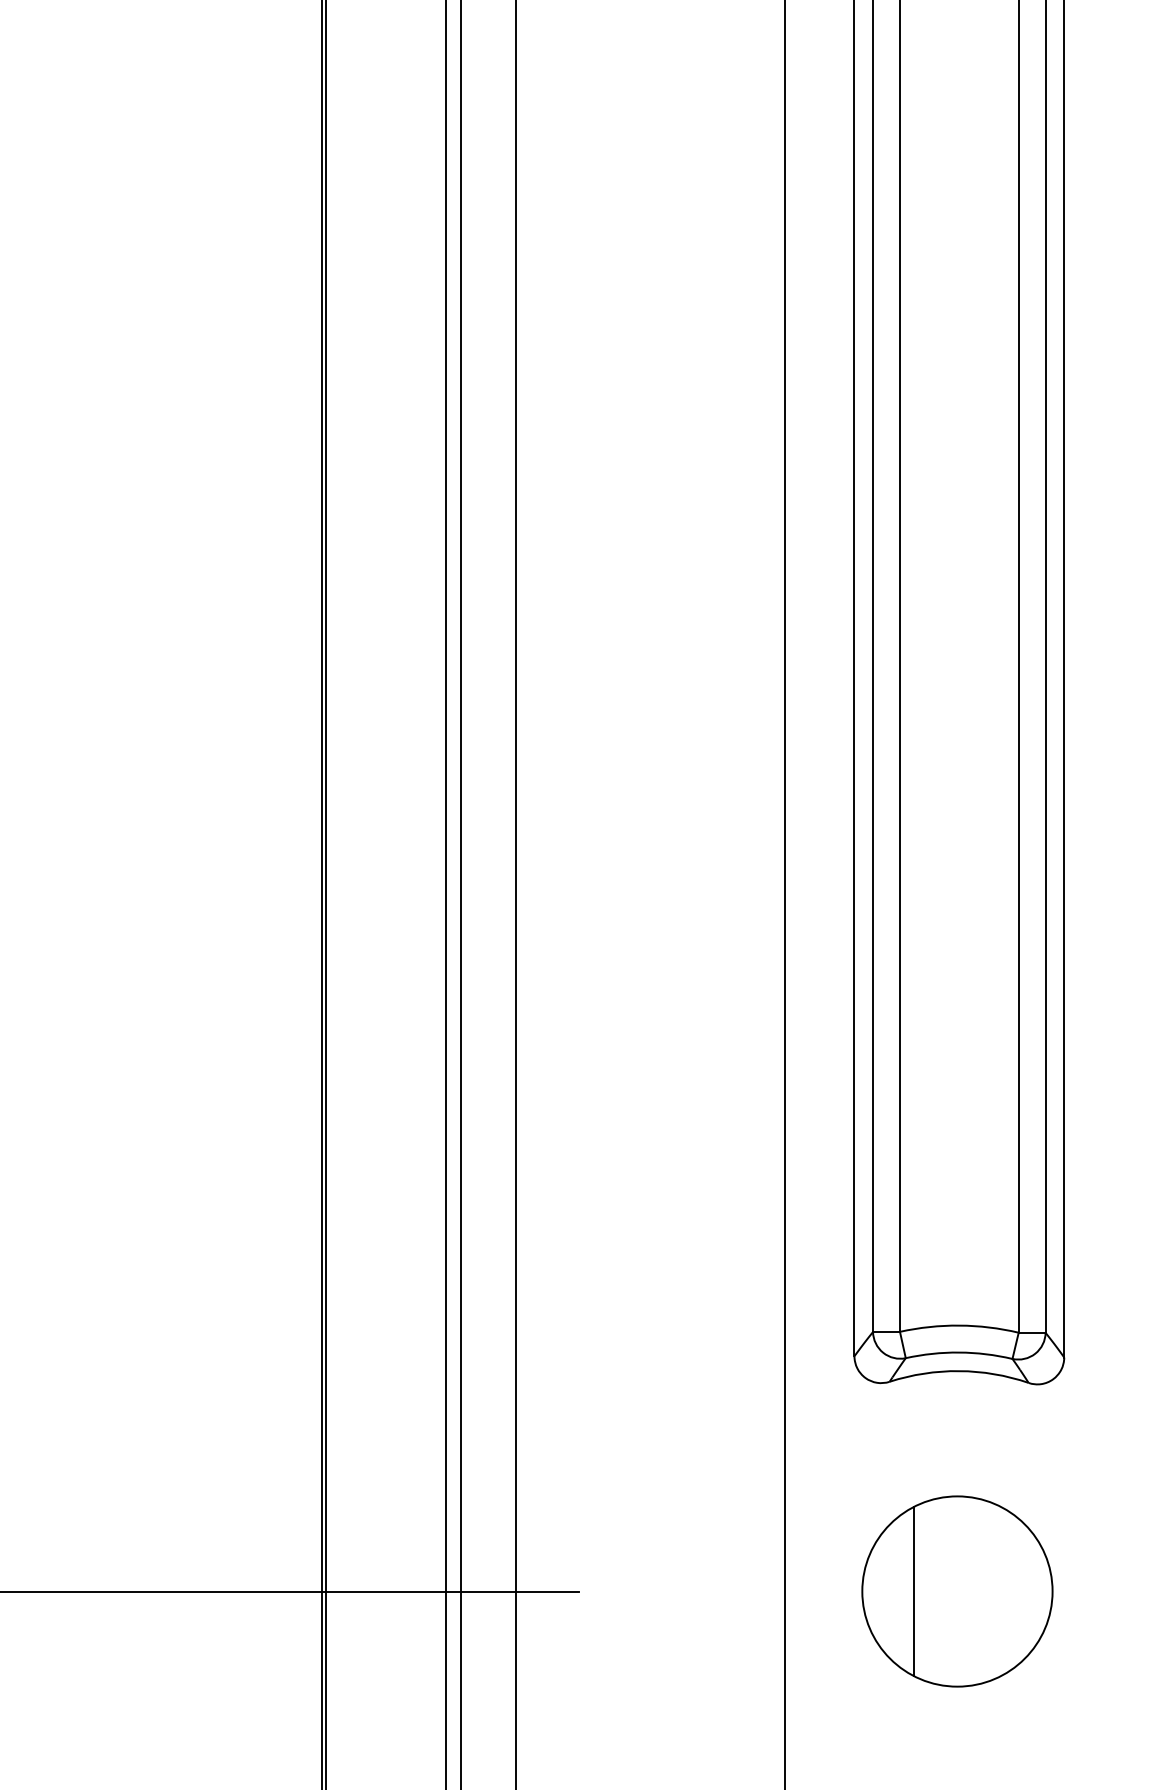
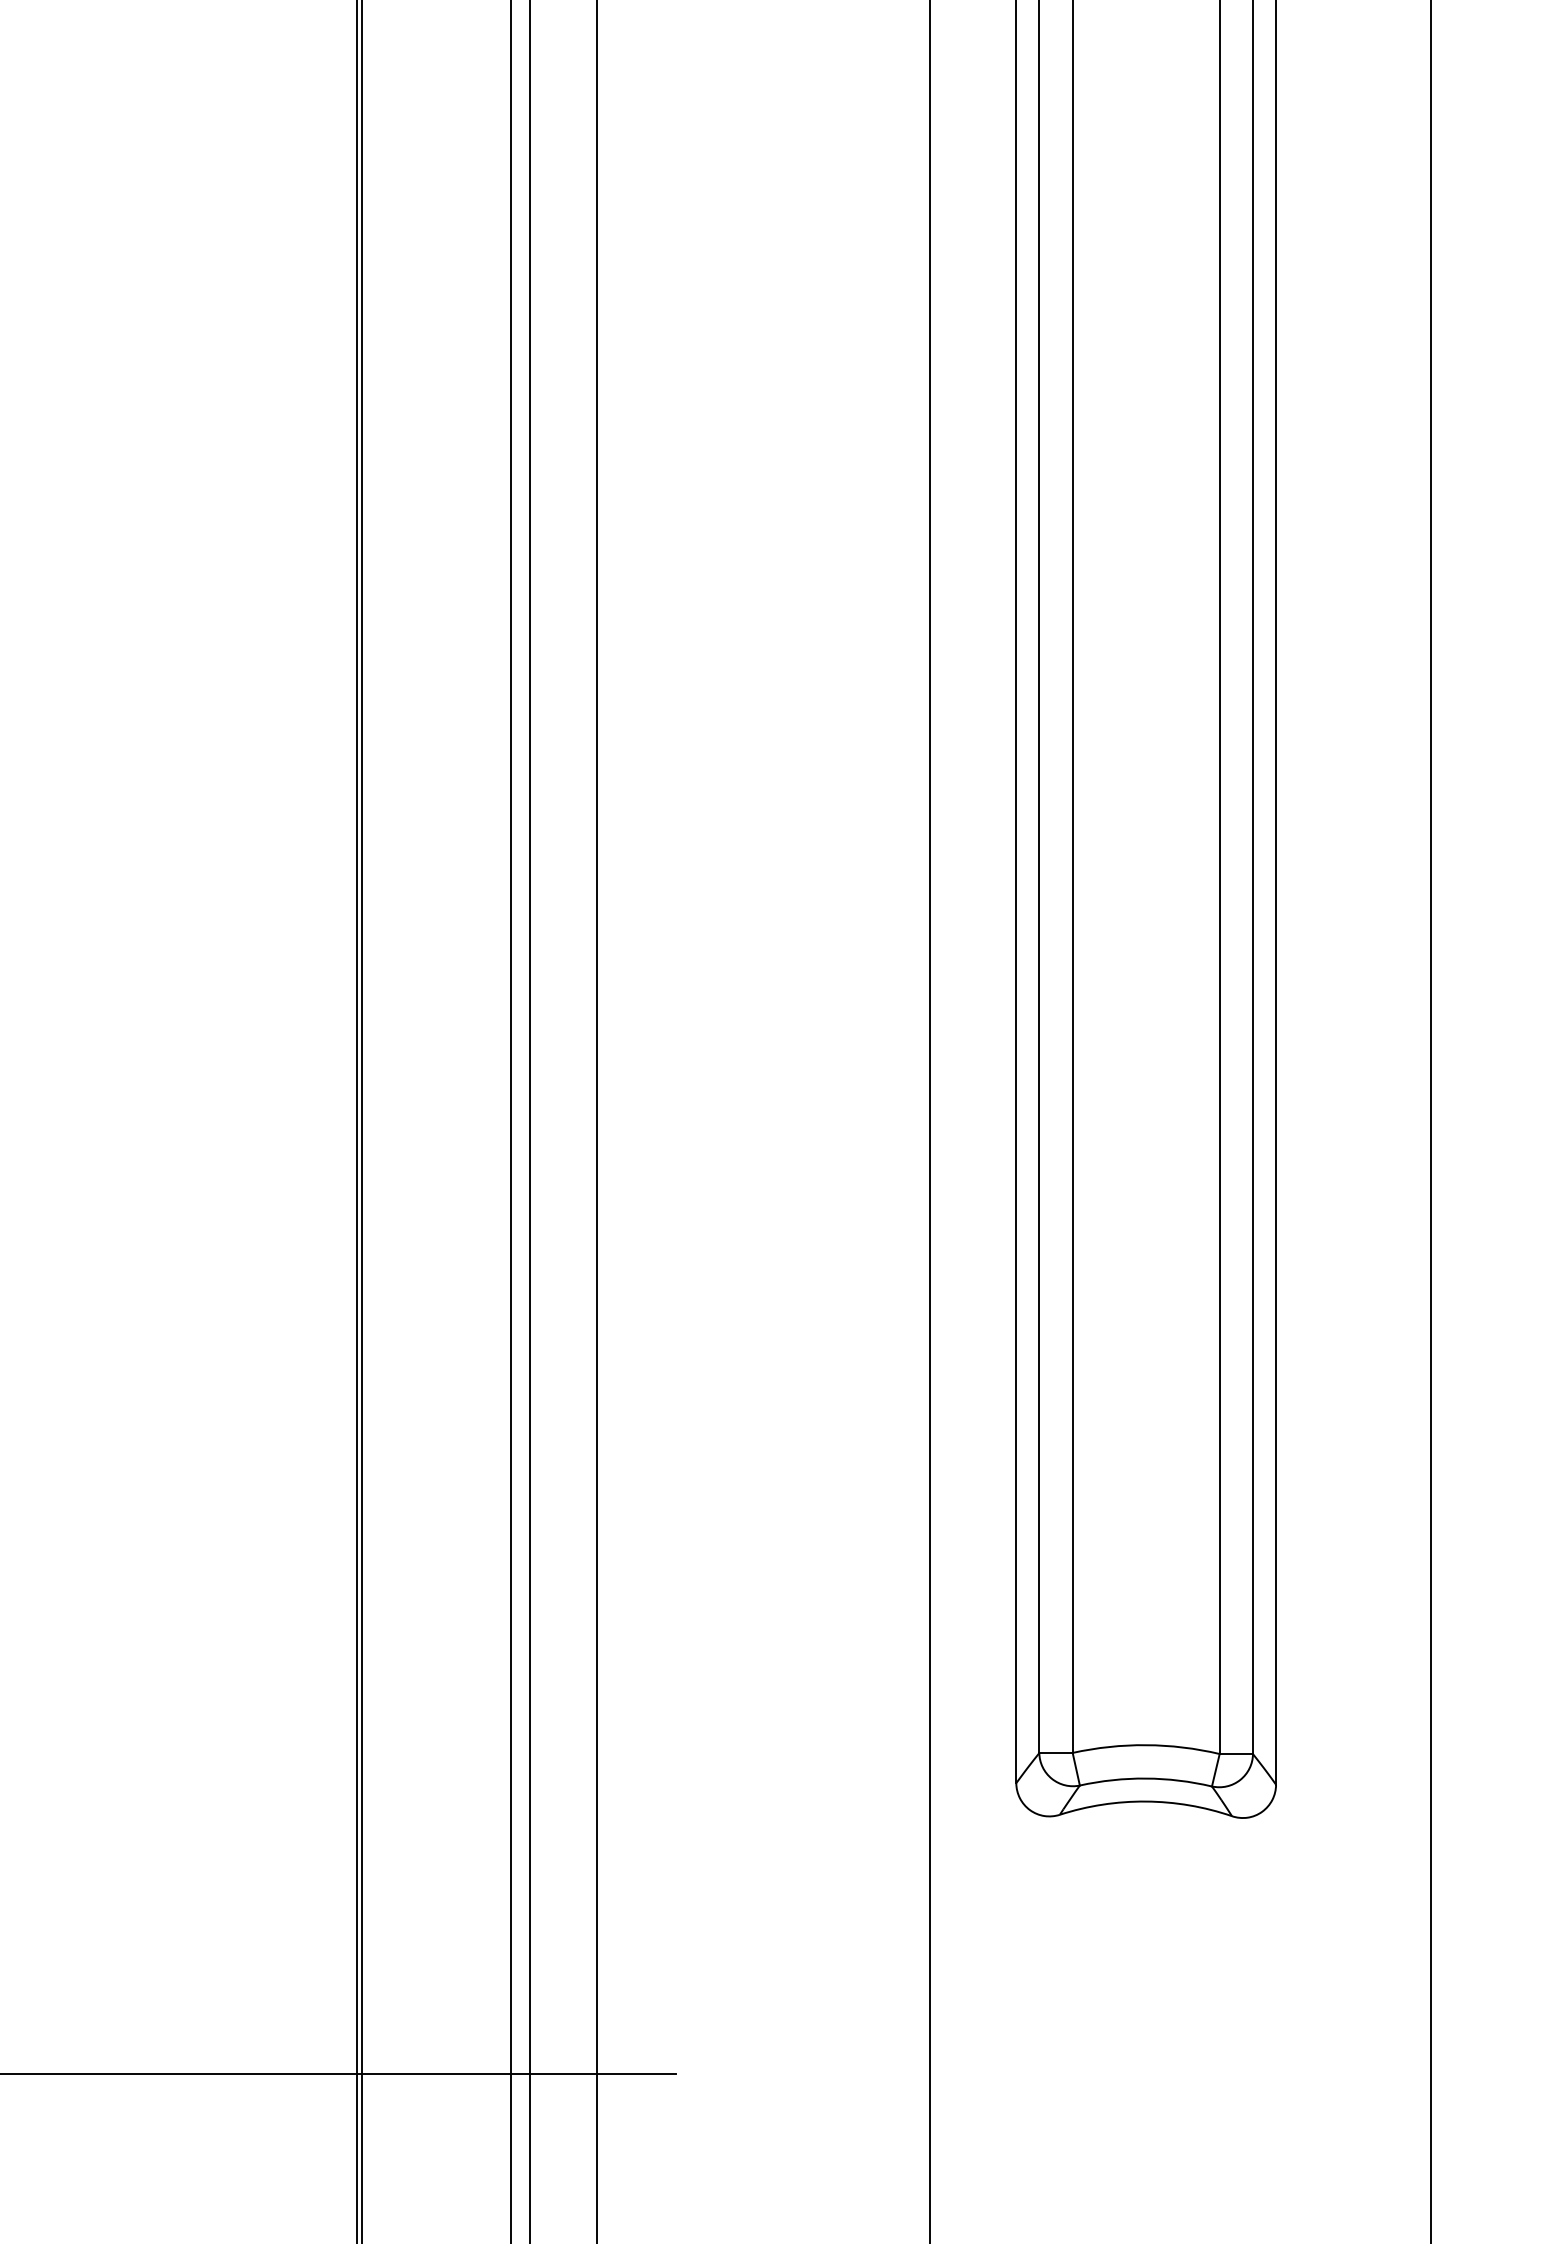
part: (957, 1591) -> (1143, 2074), removed

